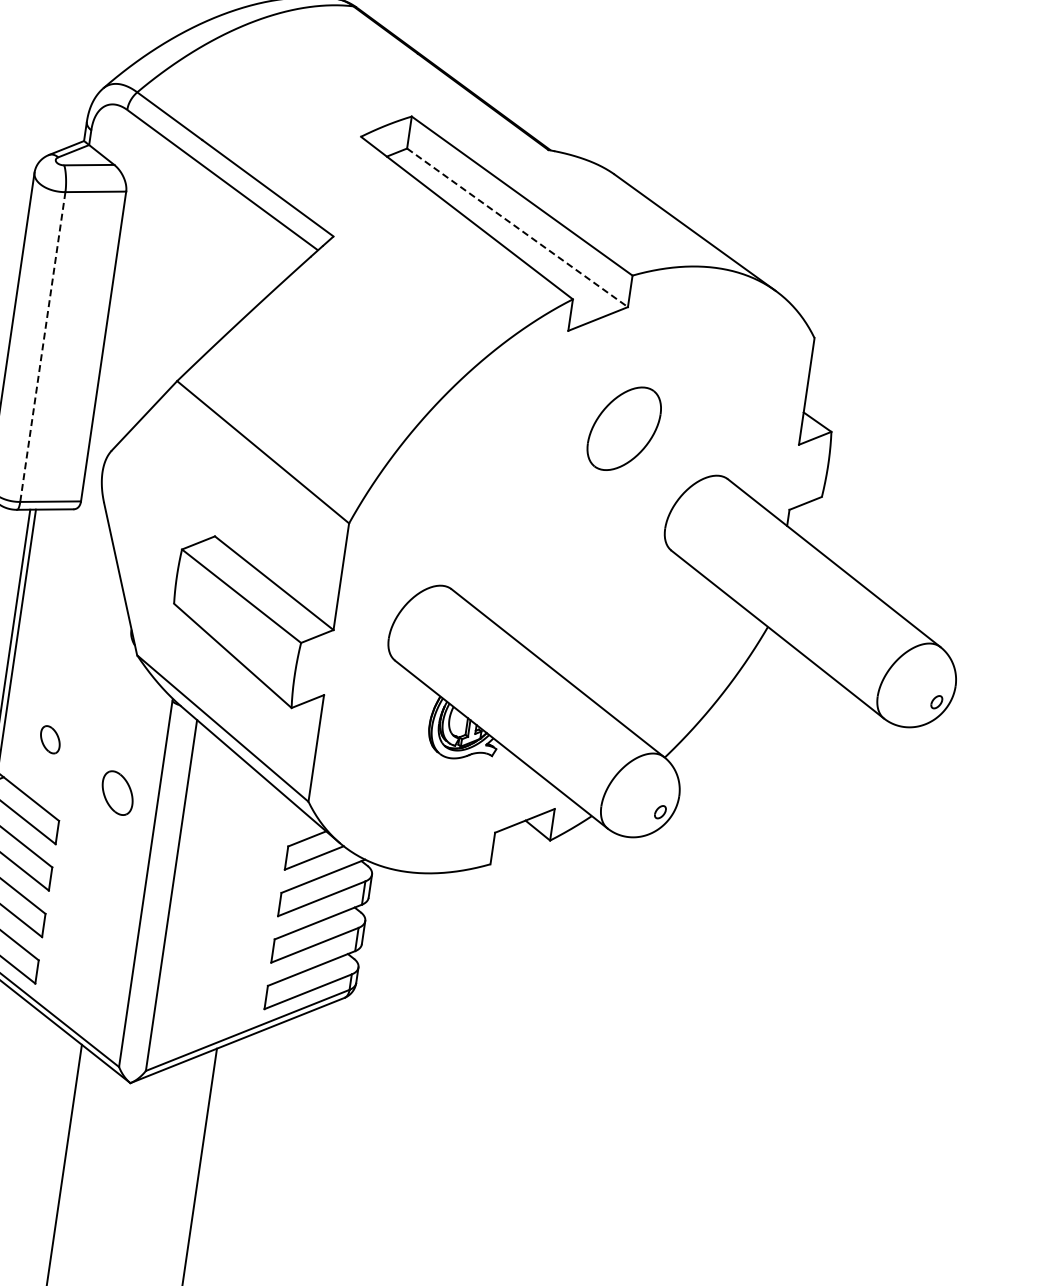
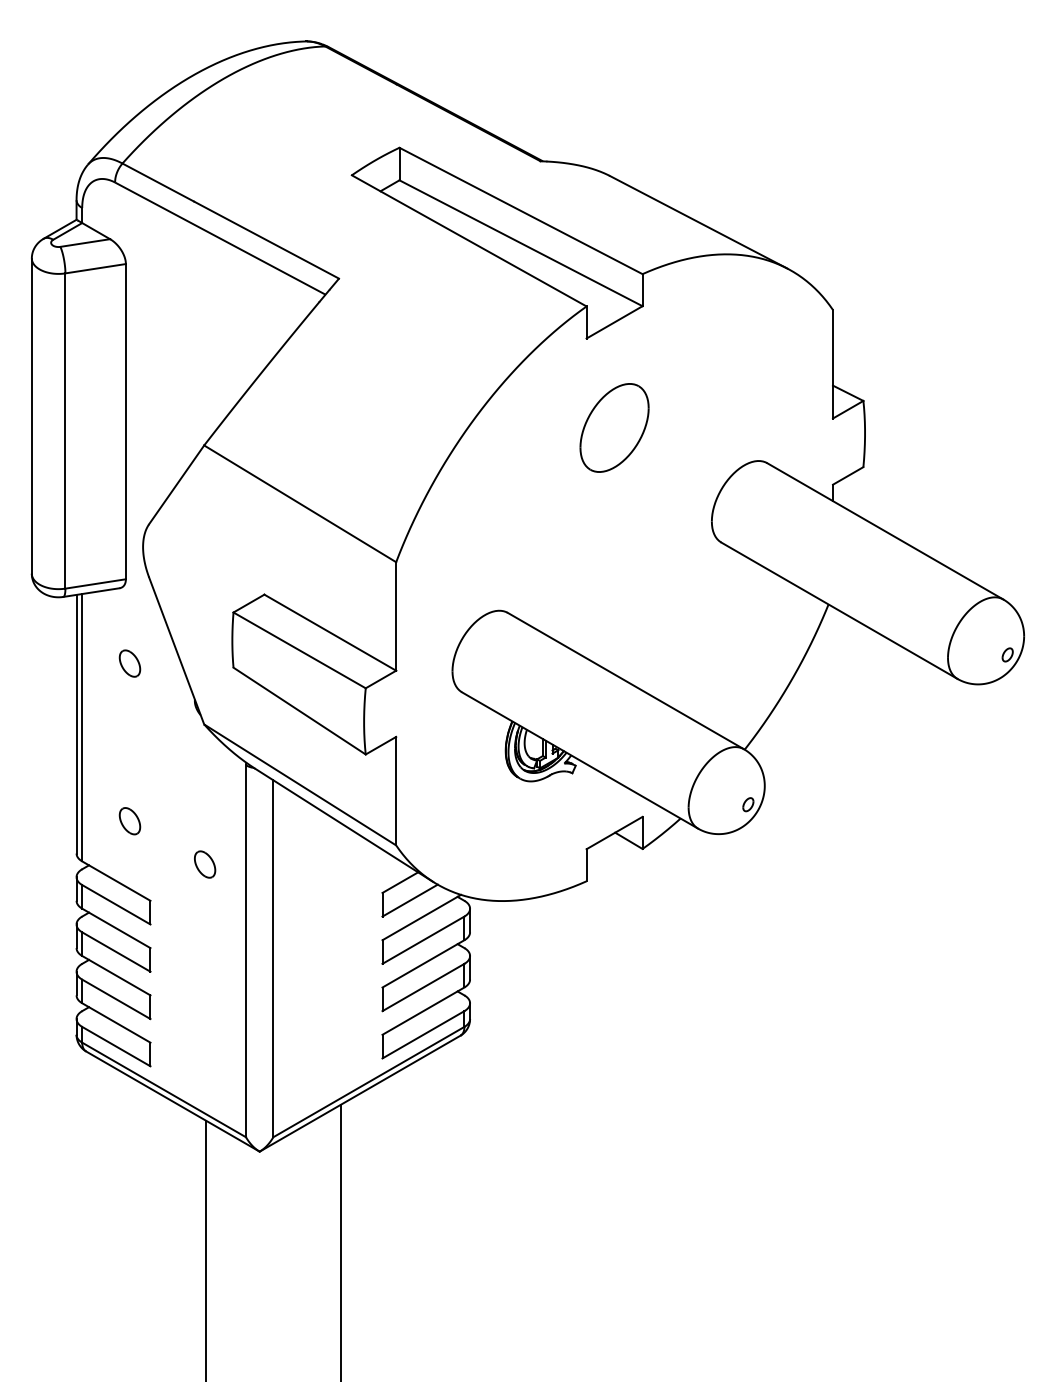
line: (517, 228) -> (521, 243), dashed -> solid
line: (42, 347) -> (65, 431), dashed -> solid
part: (624, 428) -> (614, 427), moved
part: (72, 584) -> (129, 663), added
part: (118, 793) -> (205, 864), size x0.62

